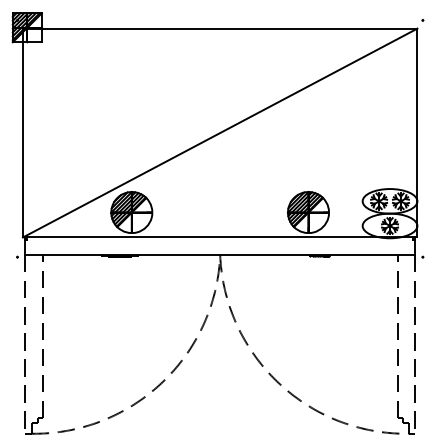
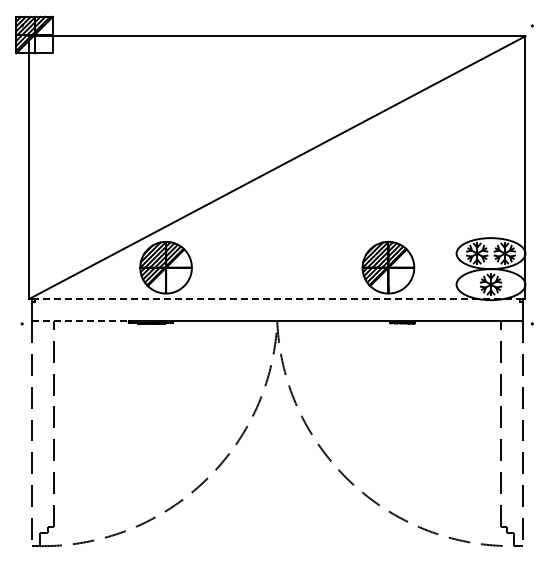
line: (219, 237) -> (276, 299), solid -> dashed
line: (63, 255) -> (80, 321), solid -> dashed

